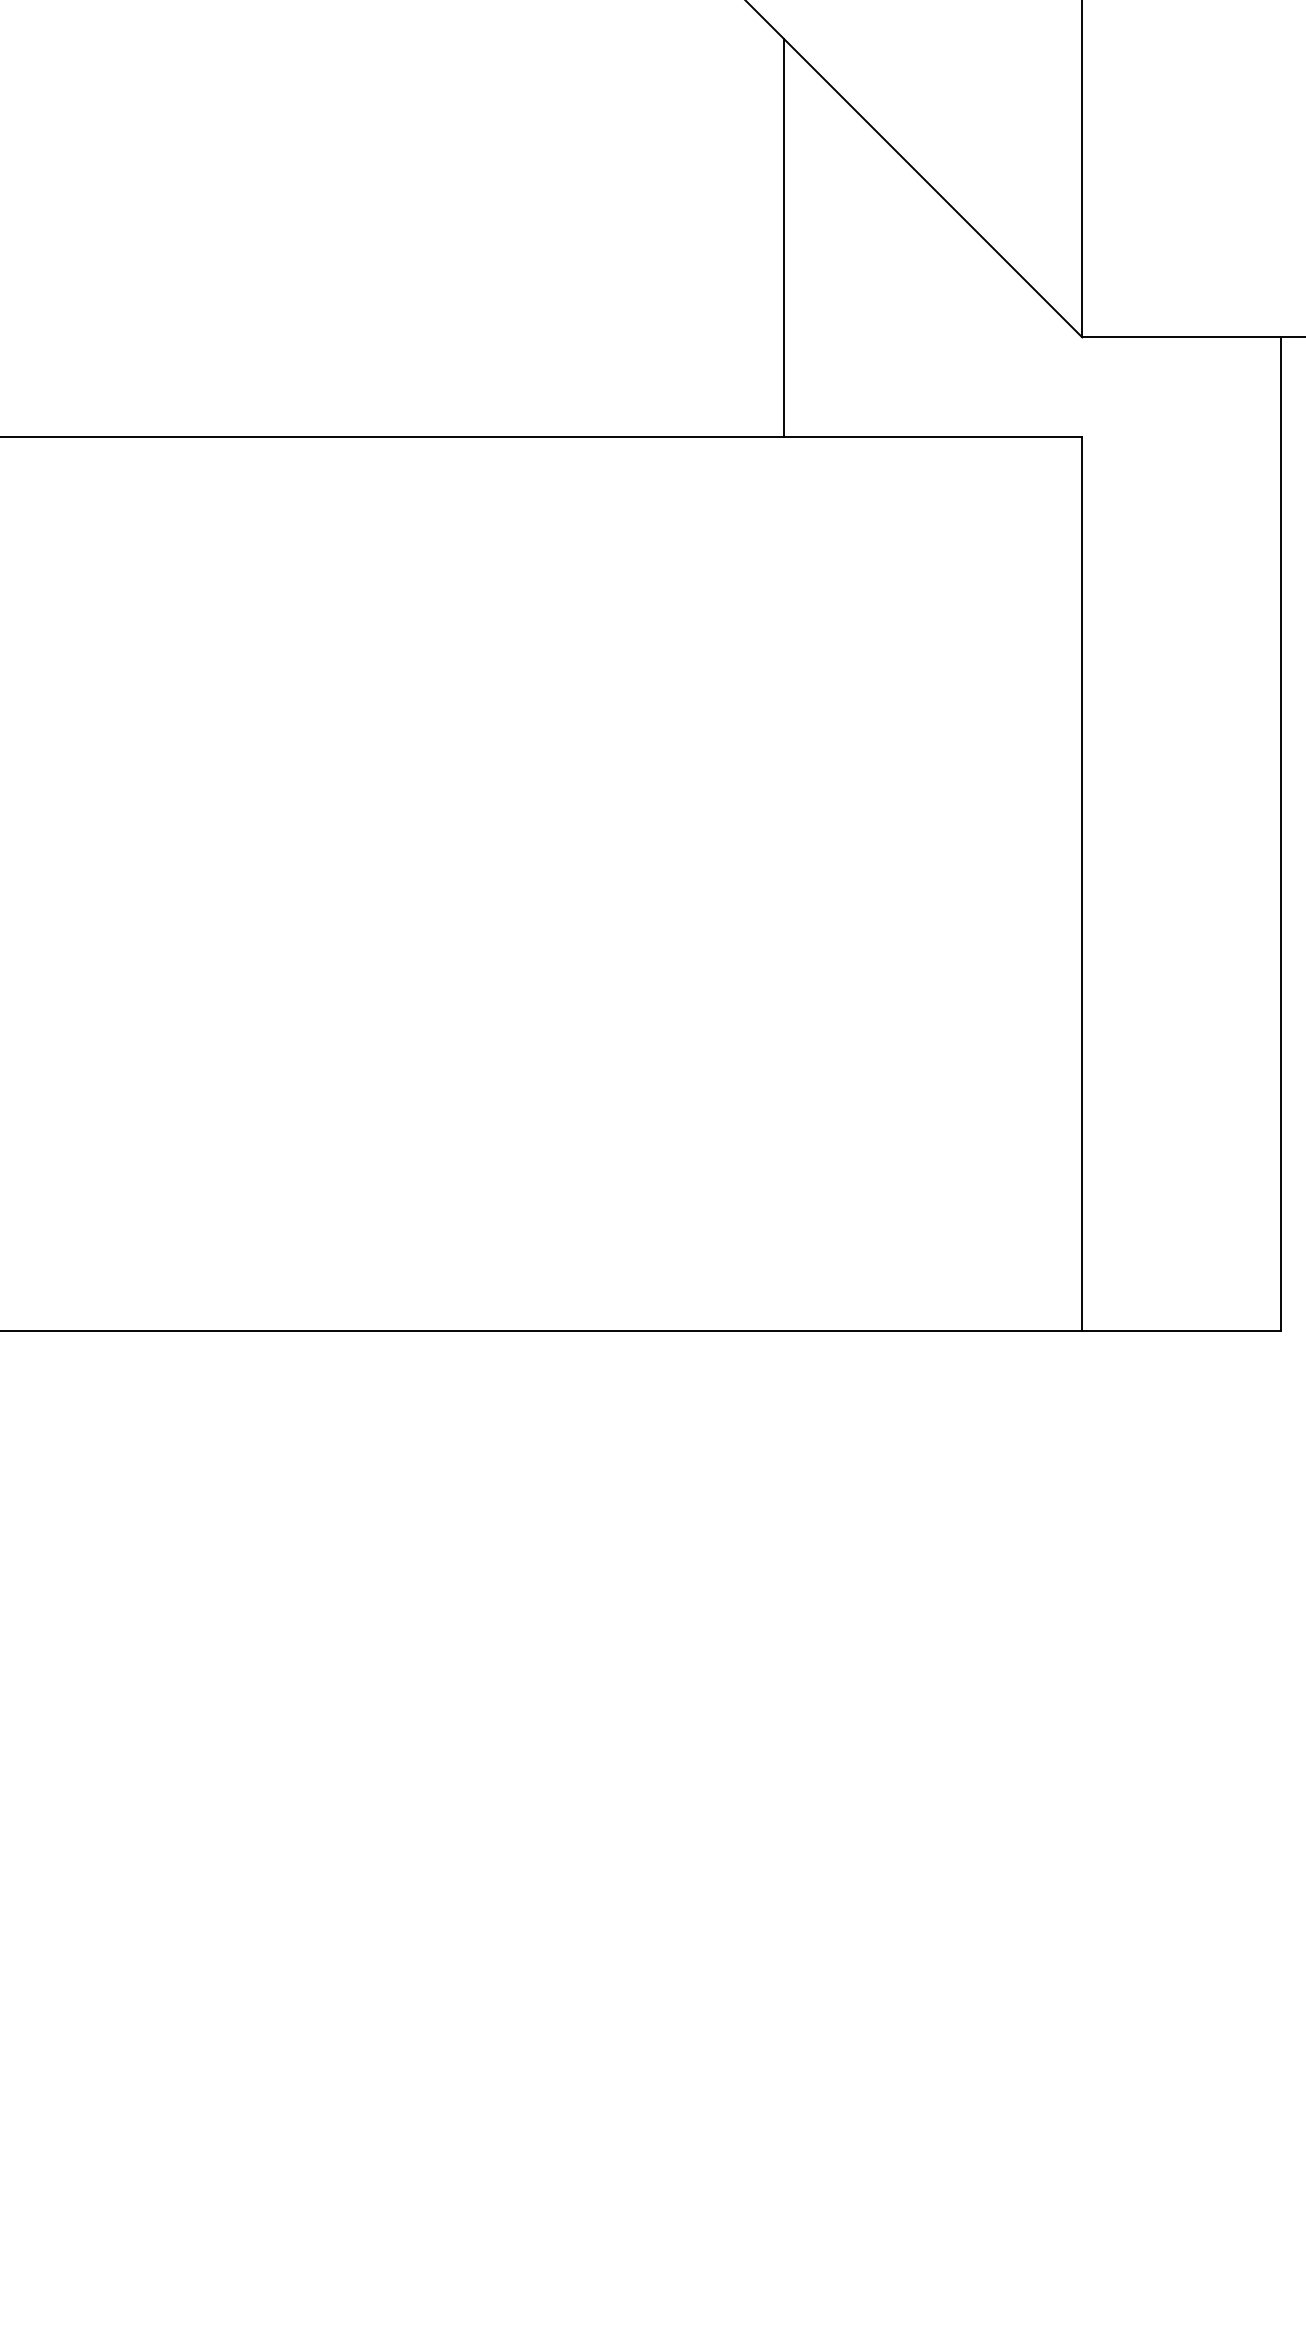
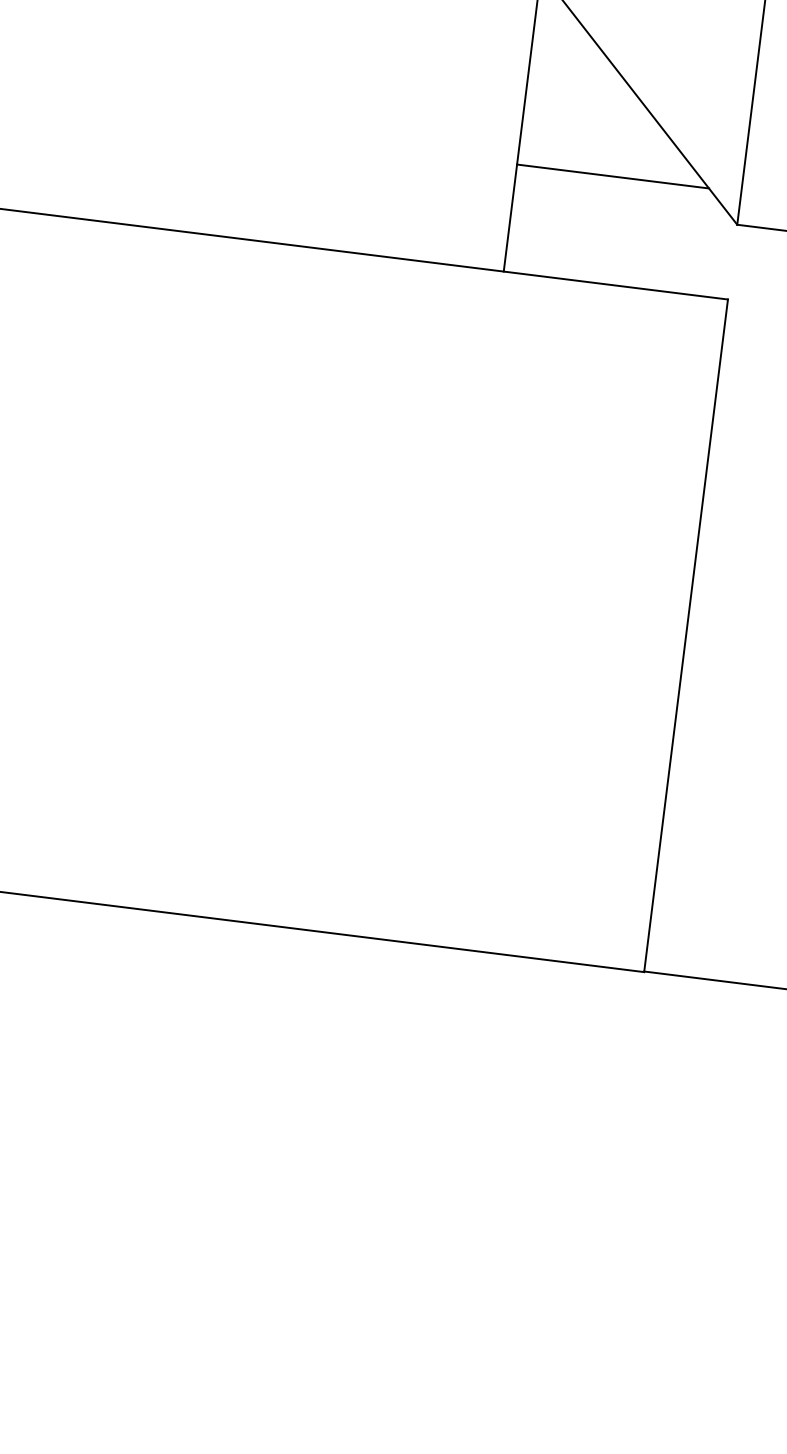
line: (911, 294) -> (612, 176), added

